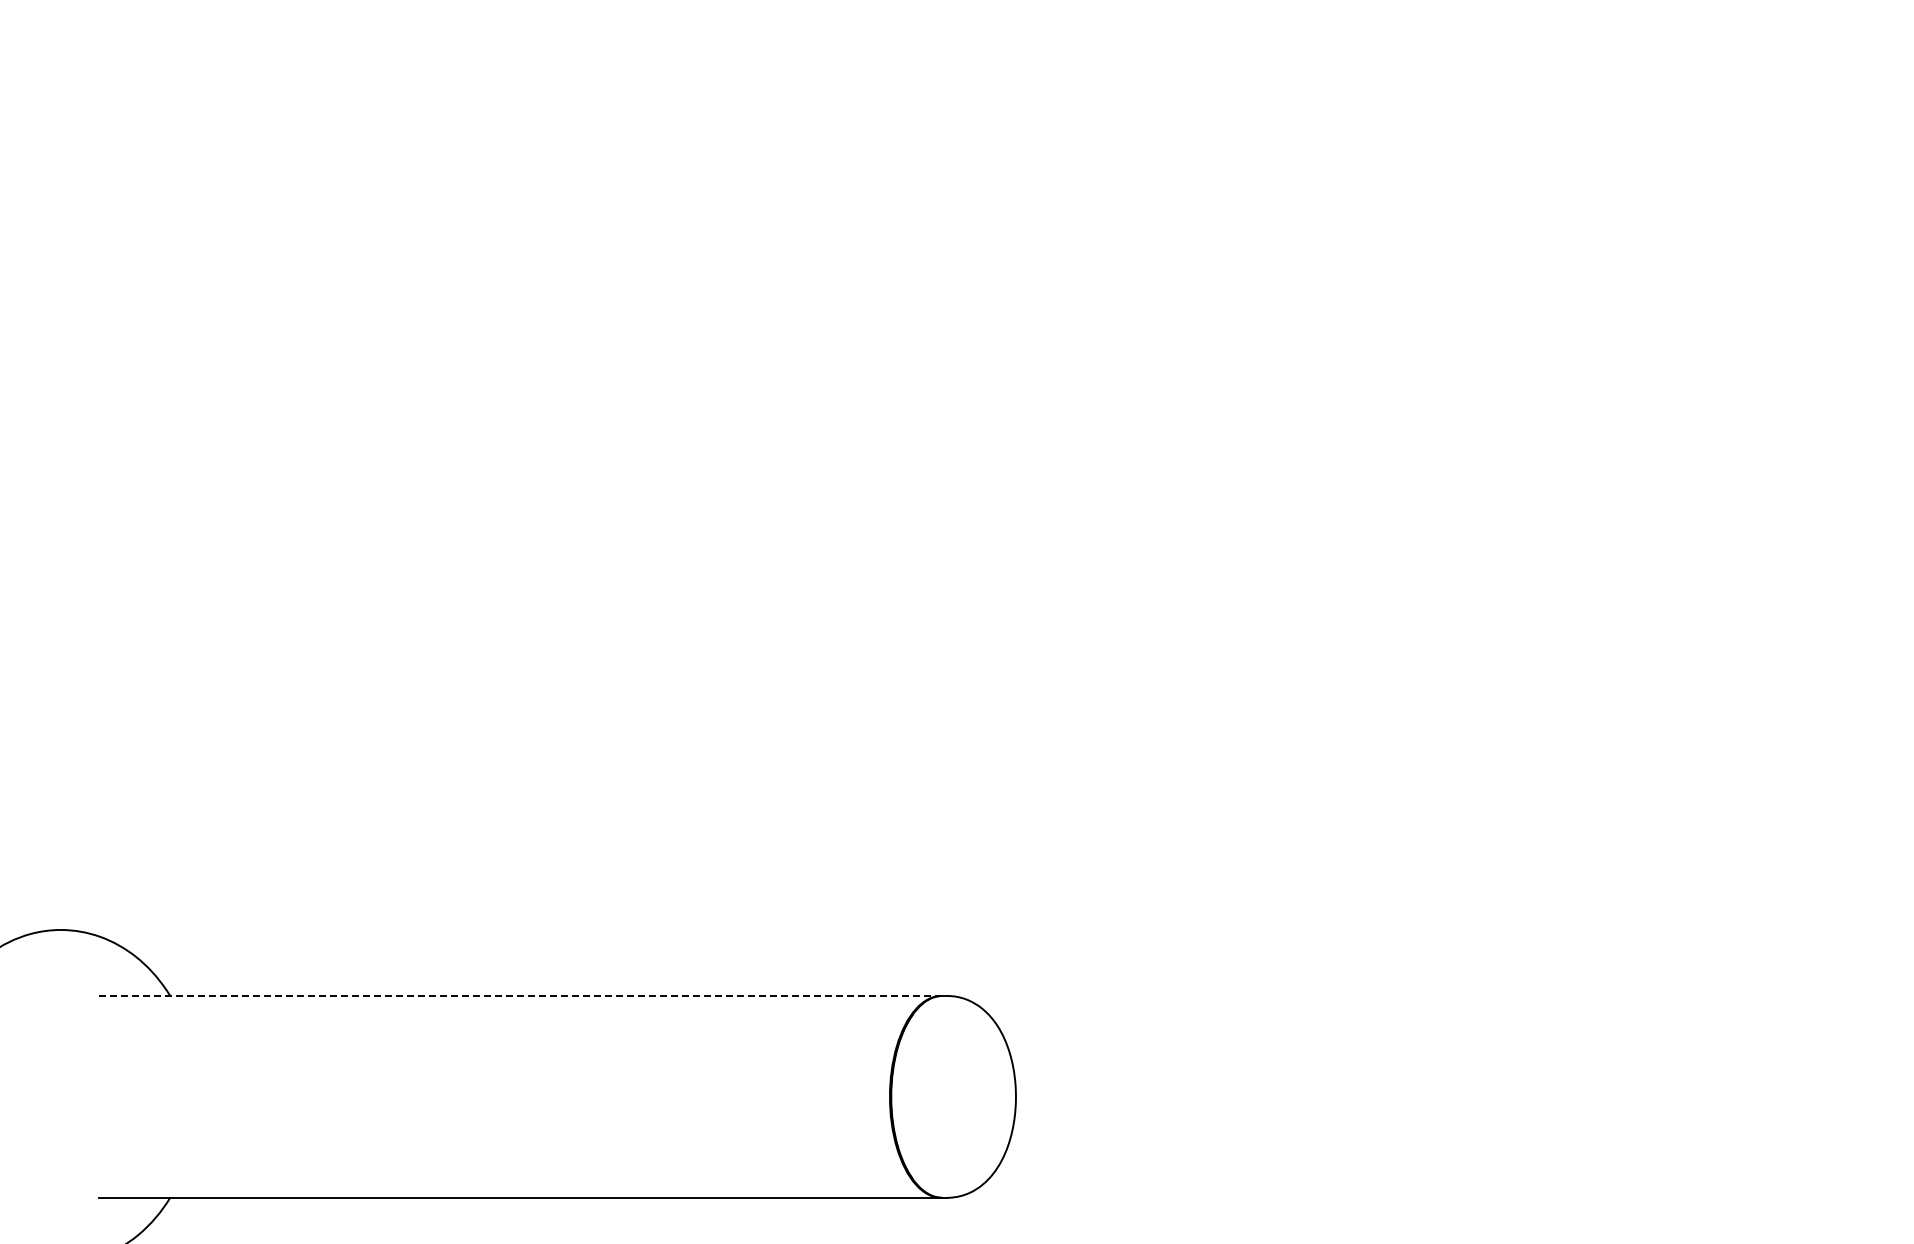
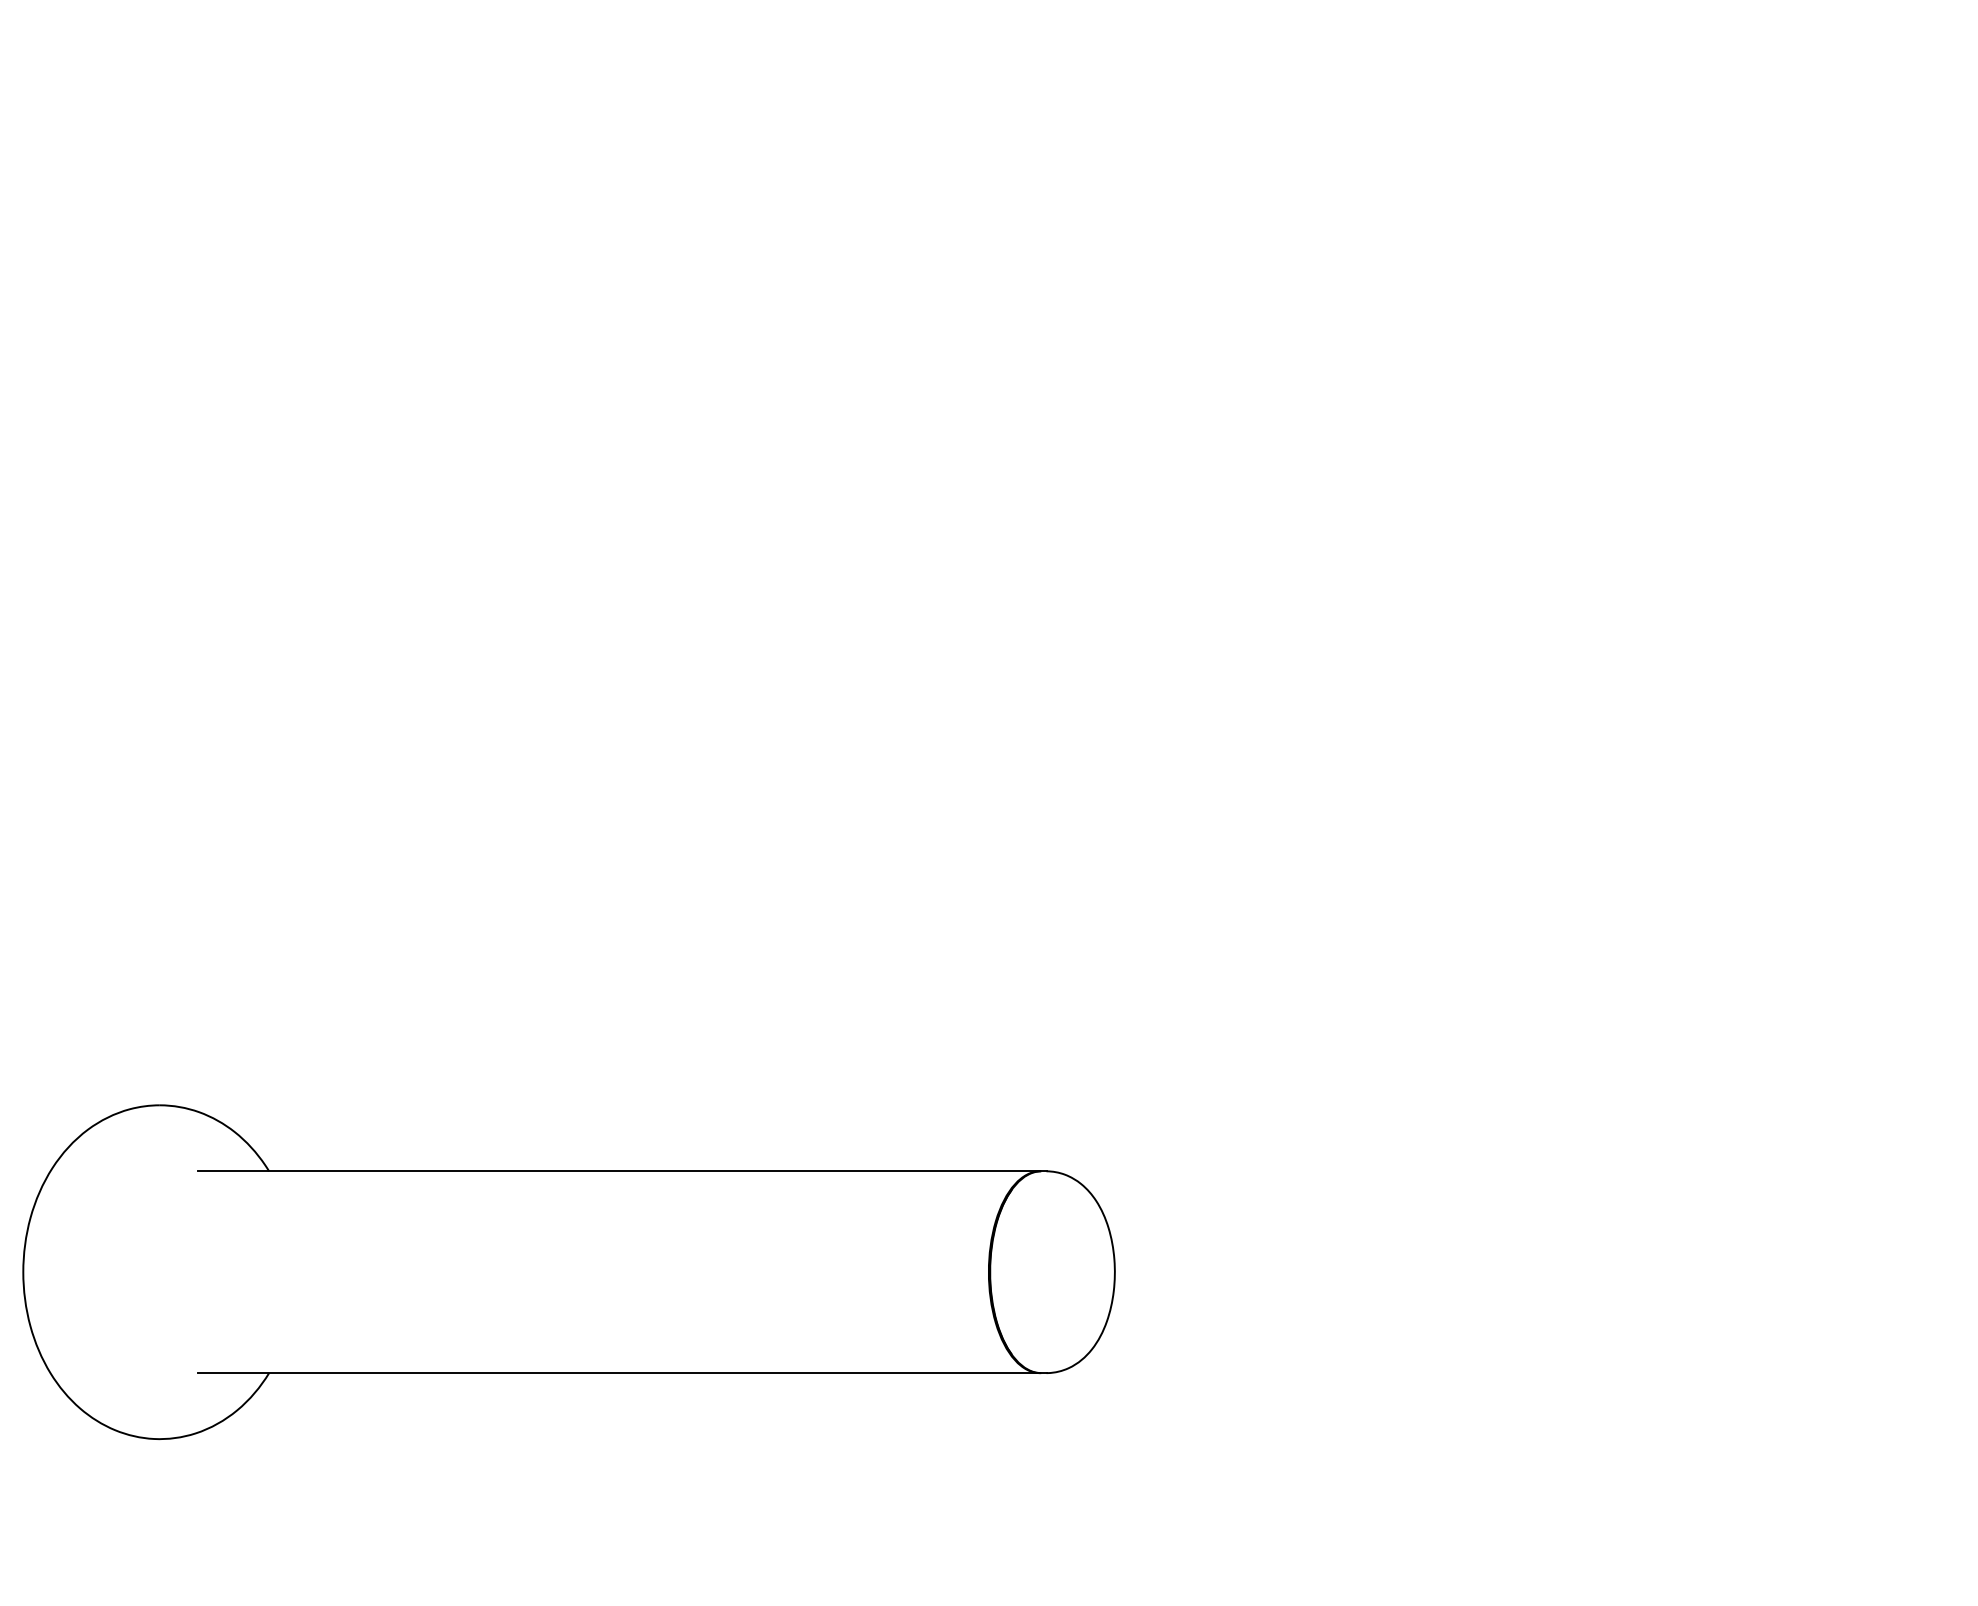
line: (520, 996) -> (619, 1171), dashed -> solid

